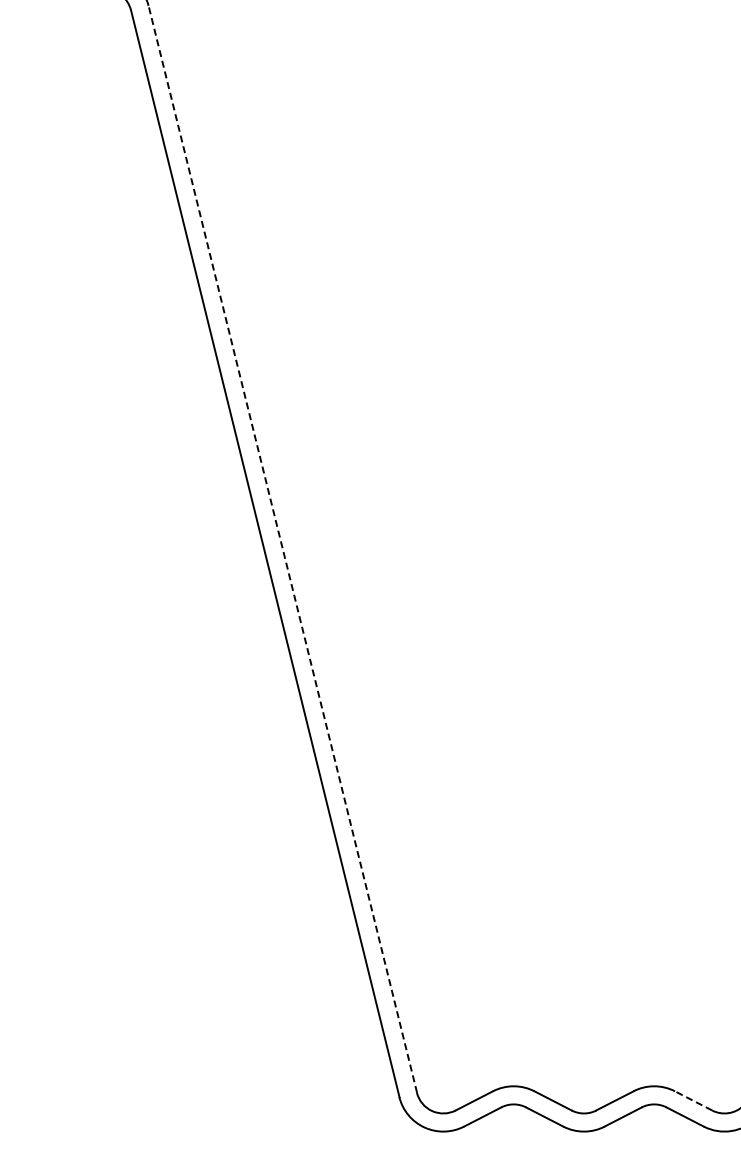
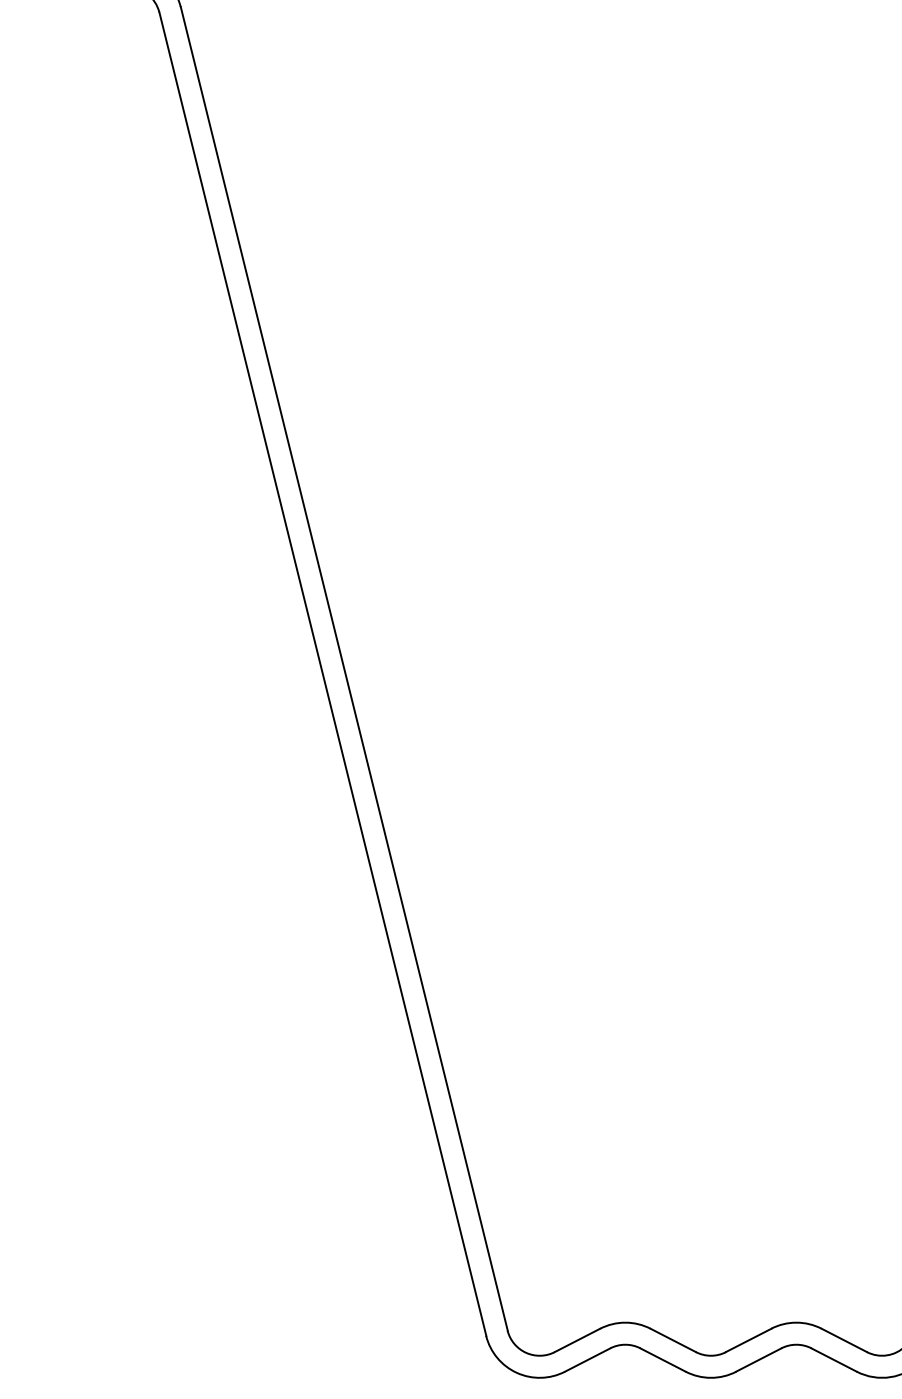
line: (282, 549) -> (343, 669), dashed -> solid
line: (693, 1100) -> (844, 1339), dashed -> solid

